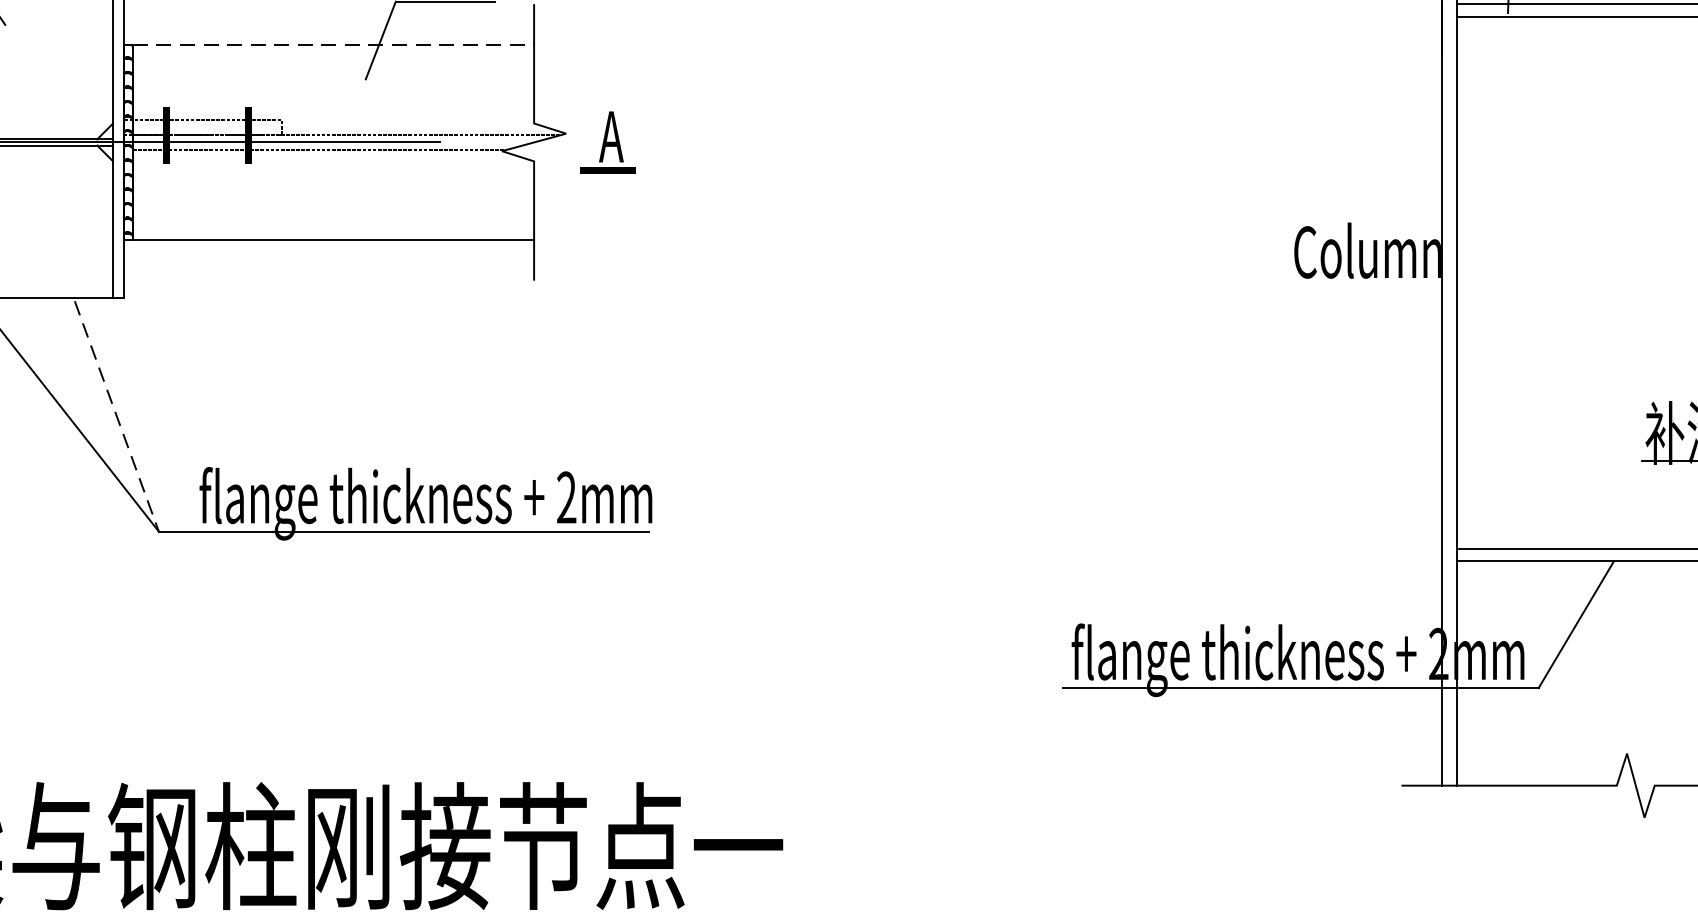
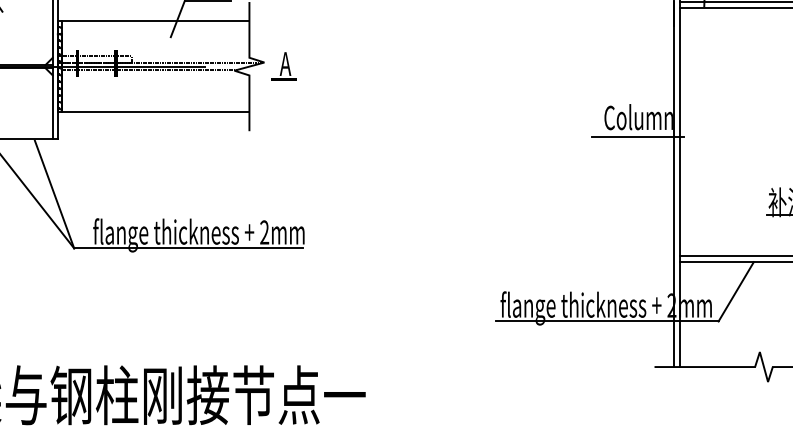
line: (332, 45) -> (155, 21), dashed -> solid
line: (1365, 294) -> (637, 137), added
line: (116, 418) -> (54, 195), dashed -> solid

